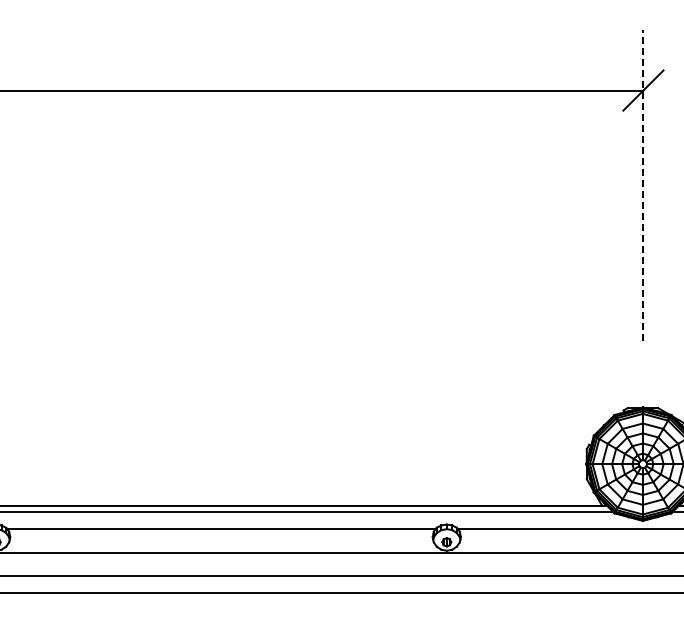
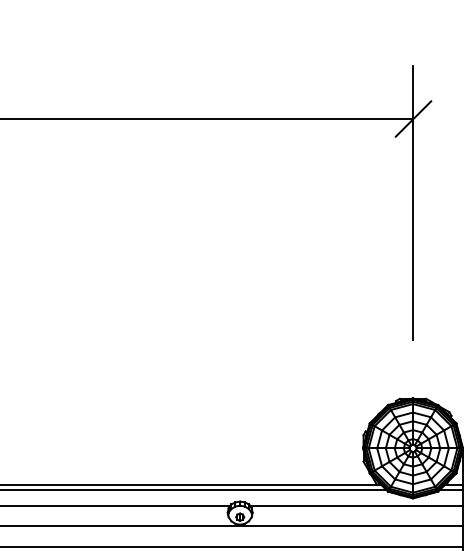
line: (643, 185) -> (413, 202), dashed -> solid

